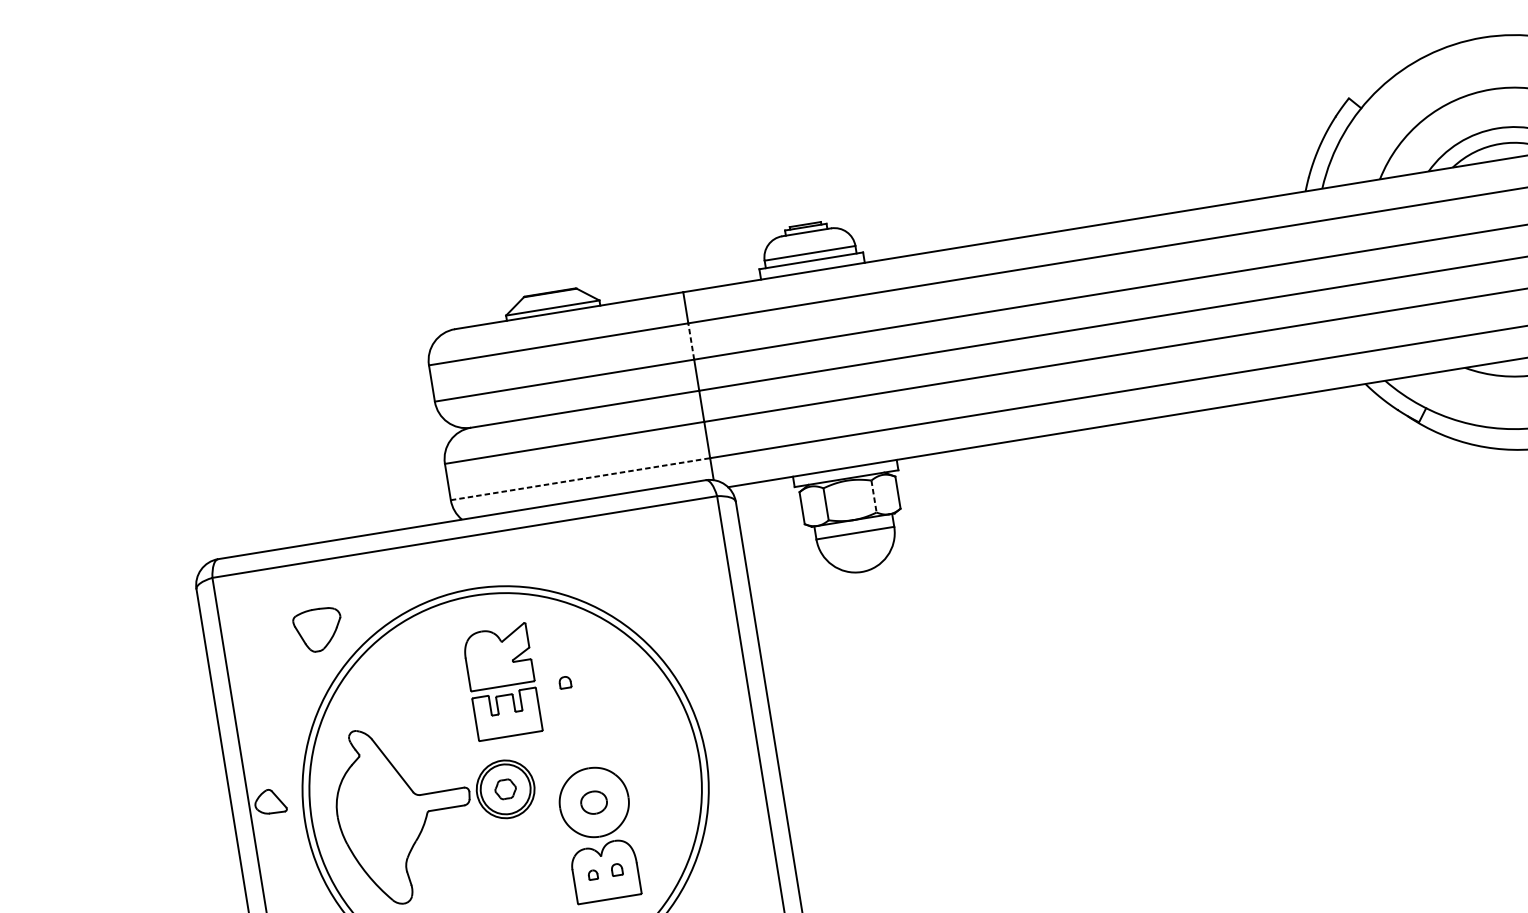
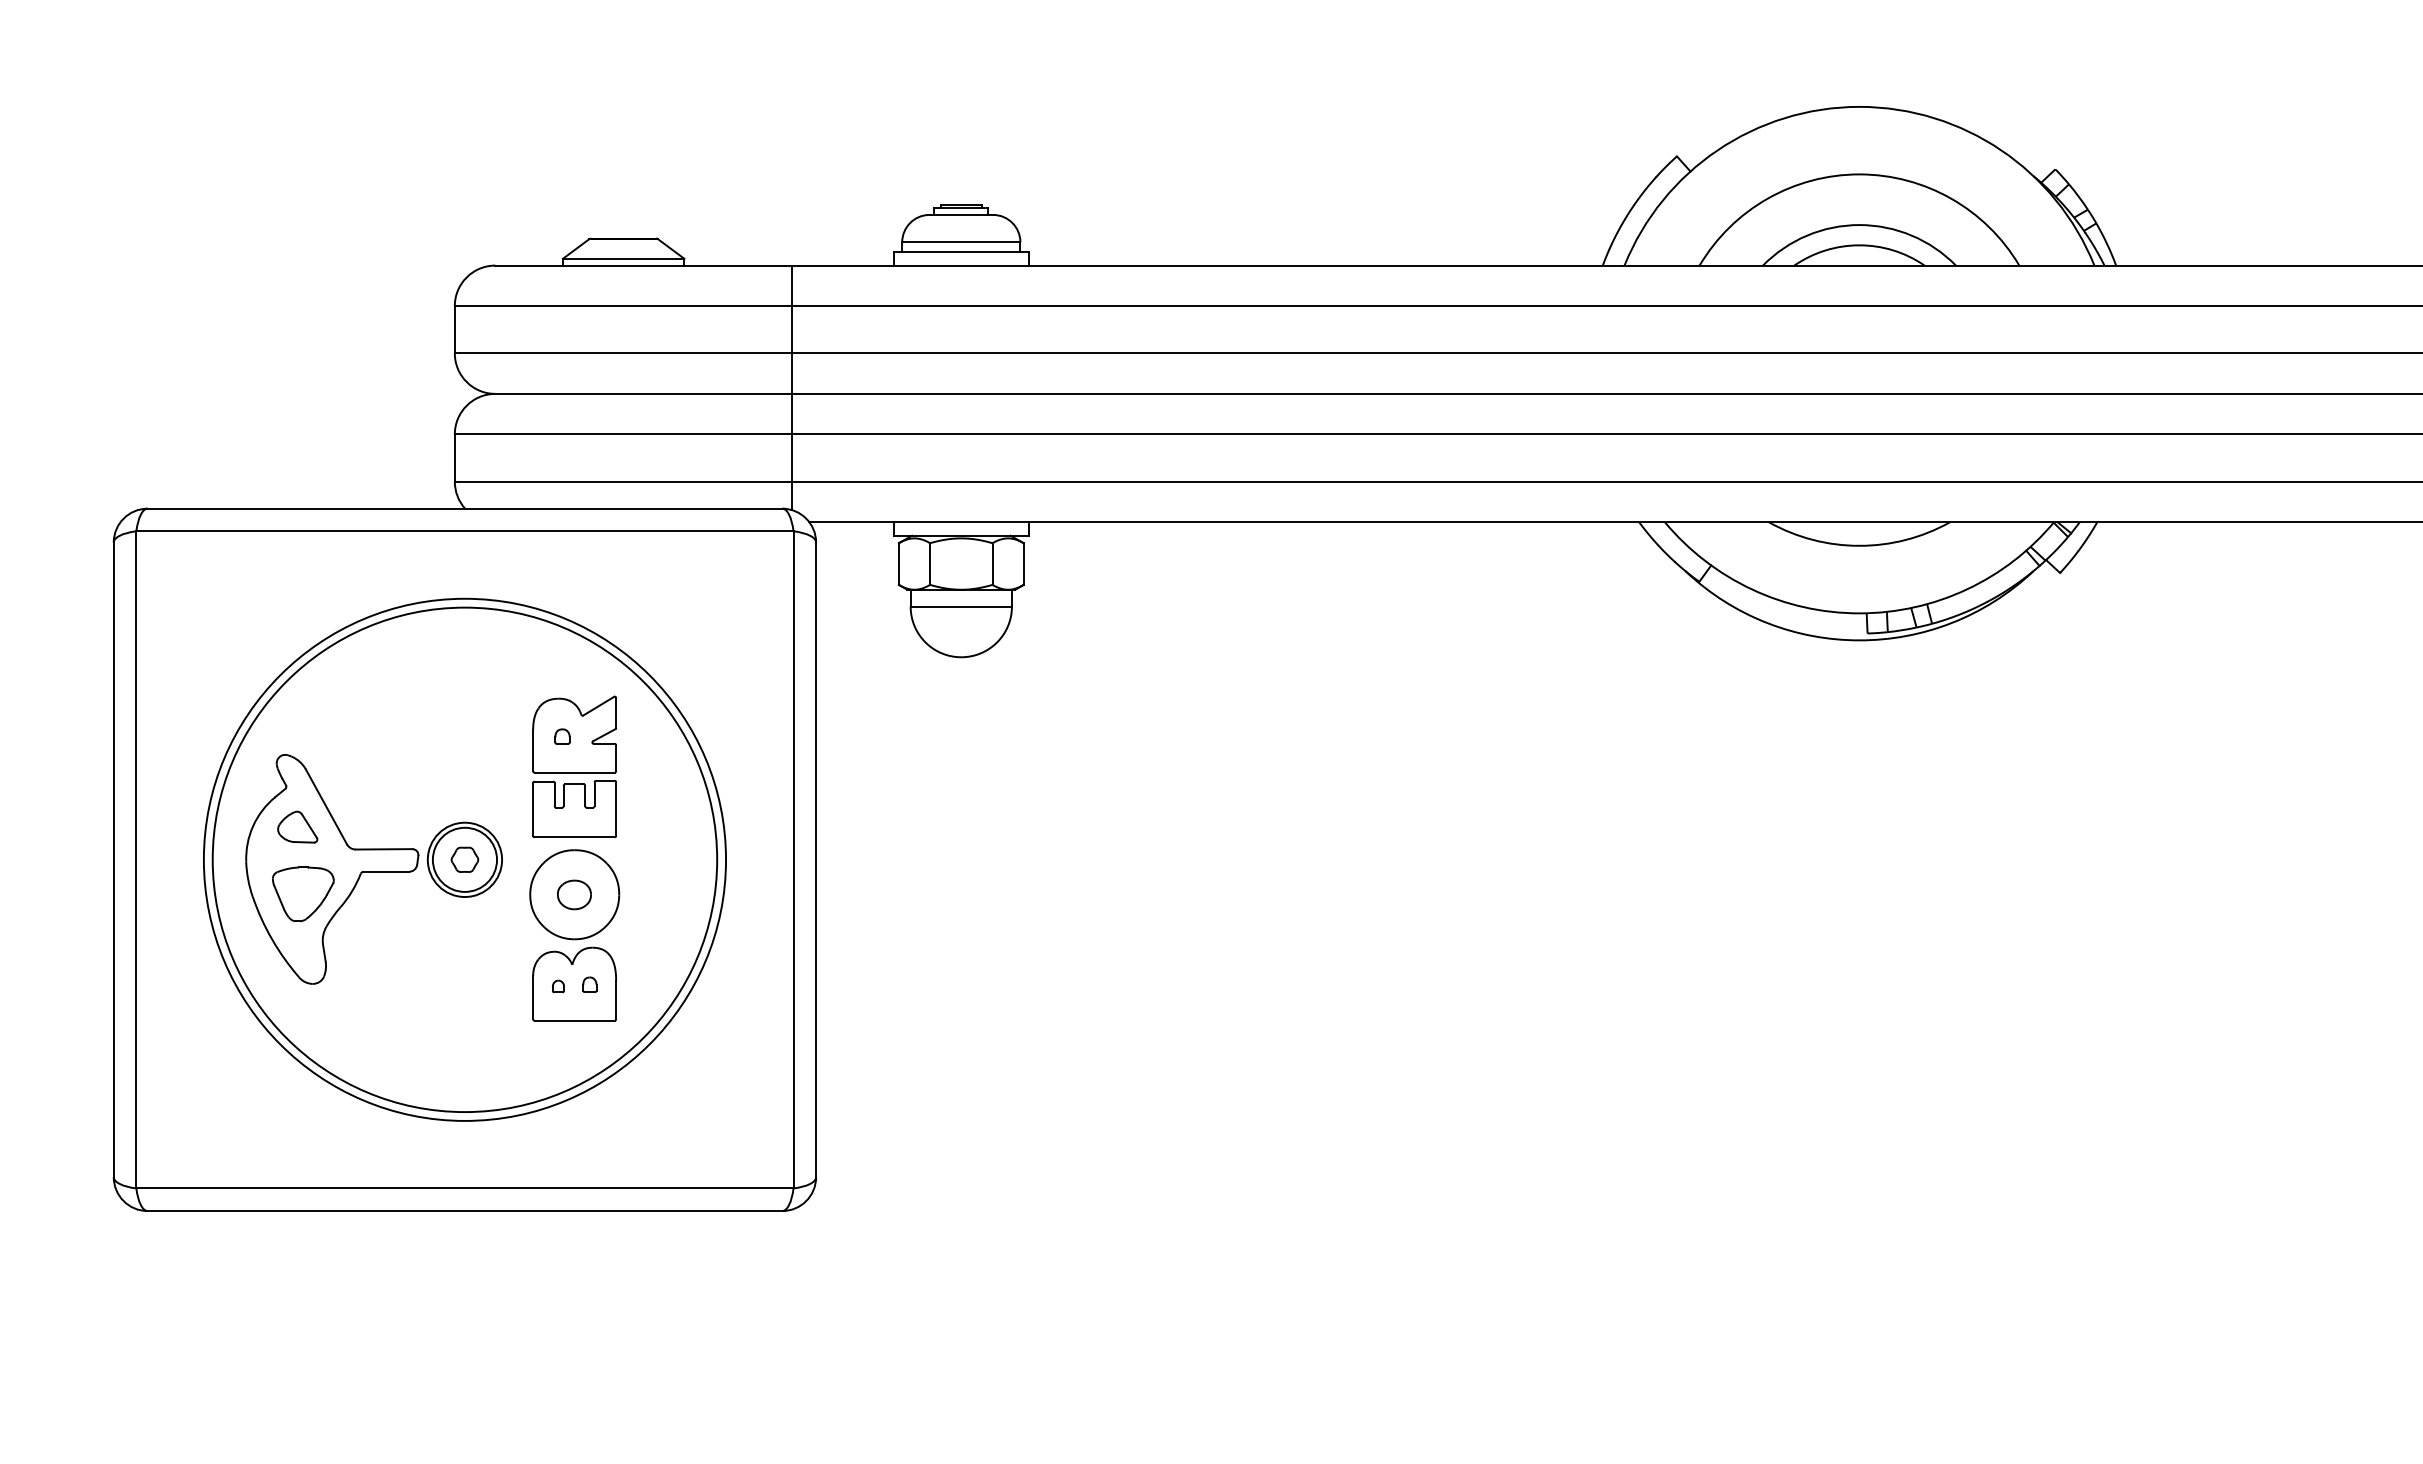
line: (691, 341) -> (792, 329), dashed -> solid
line: (580, 479) -> (623, 481), dashed -> solid
line: (874, 496) -> (992, 564), dashed -> solid
part: (318, 630) -> (303, 894), moved
part: (502, 681) -> (574, 766), moved
part: (270, 801) -> (297, 826), moved

